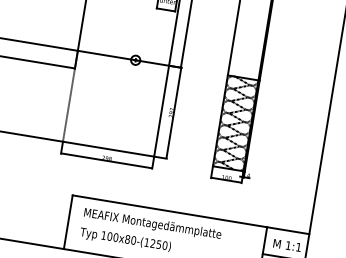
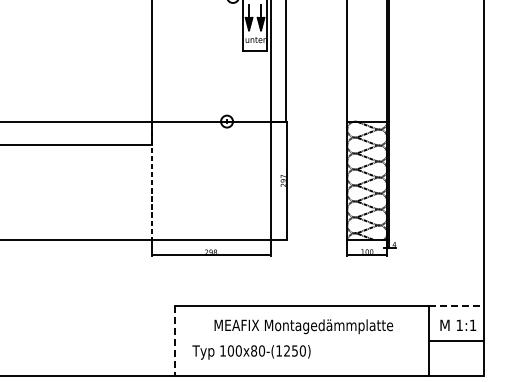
line: (68, 222) -> (175, 341), solid -> dashed
text: (152, 224) -> (303, 326), moved
line: (288, 230) -> (456, 306), solid -> dashed

